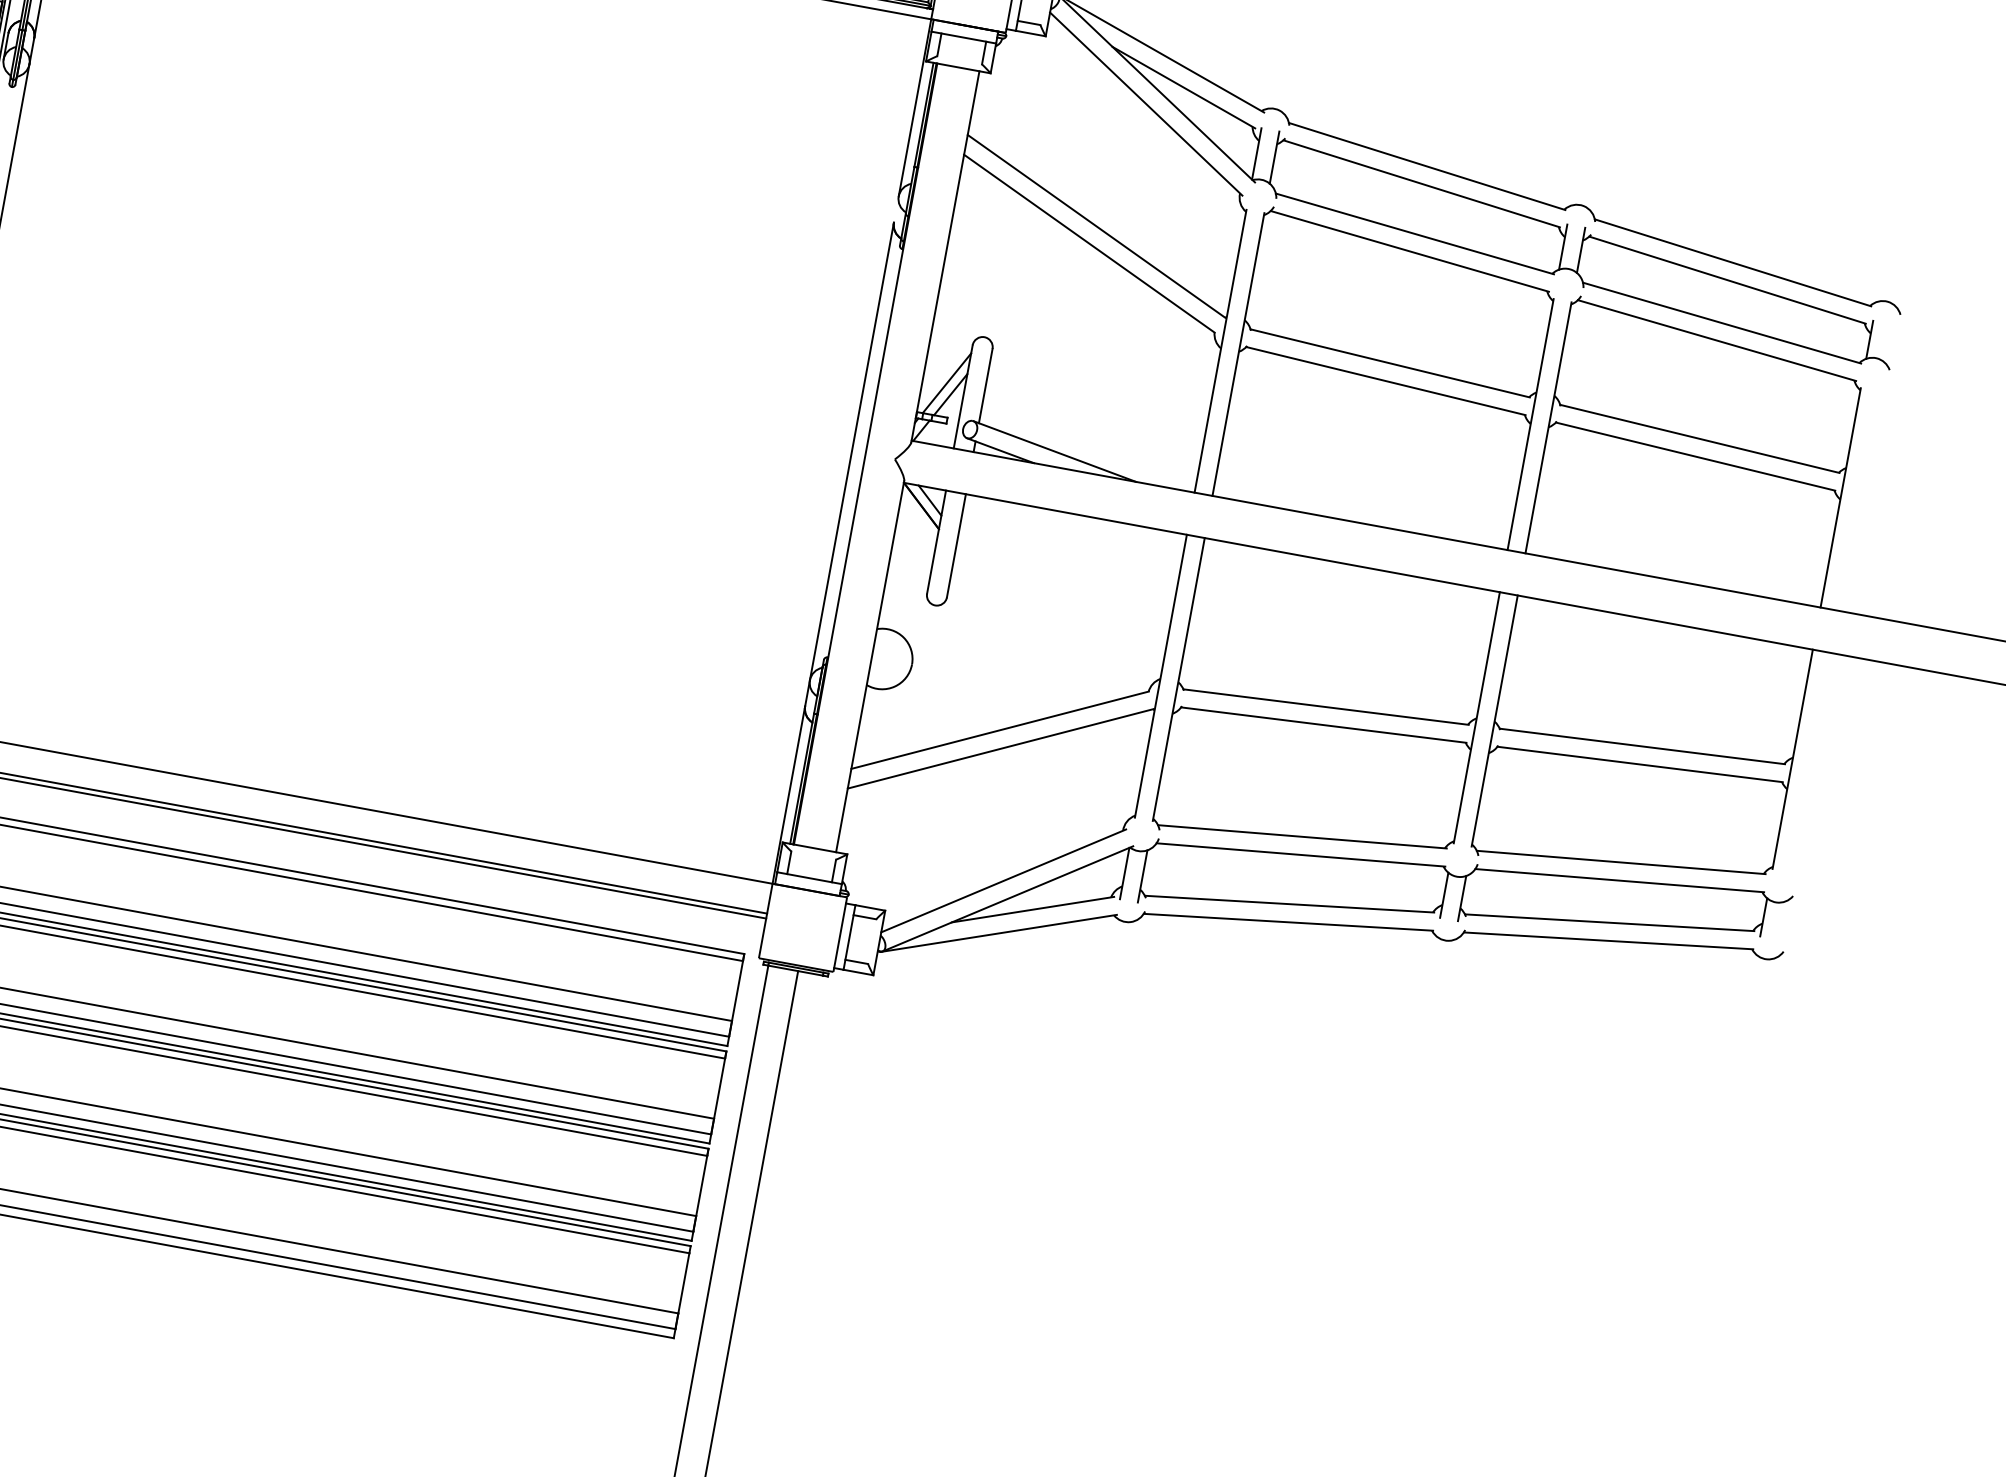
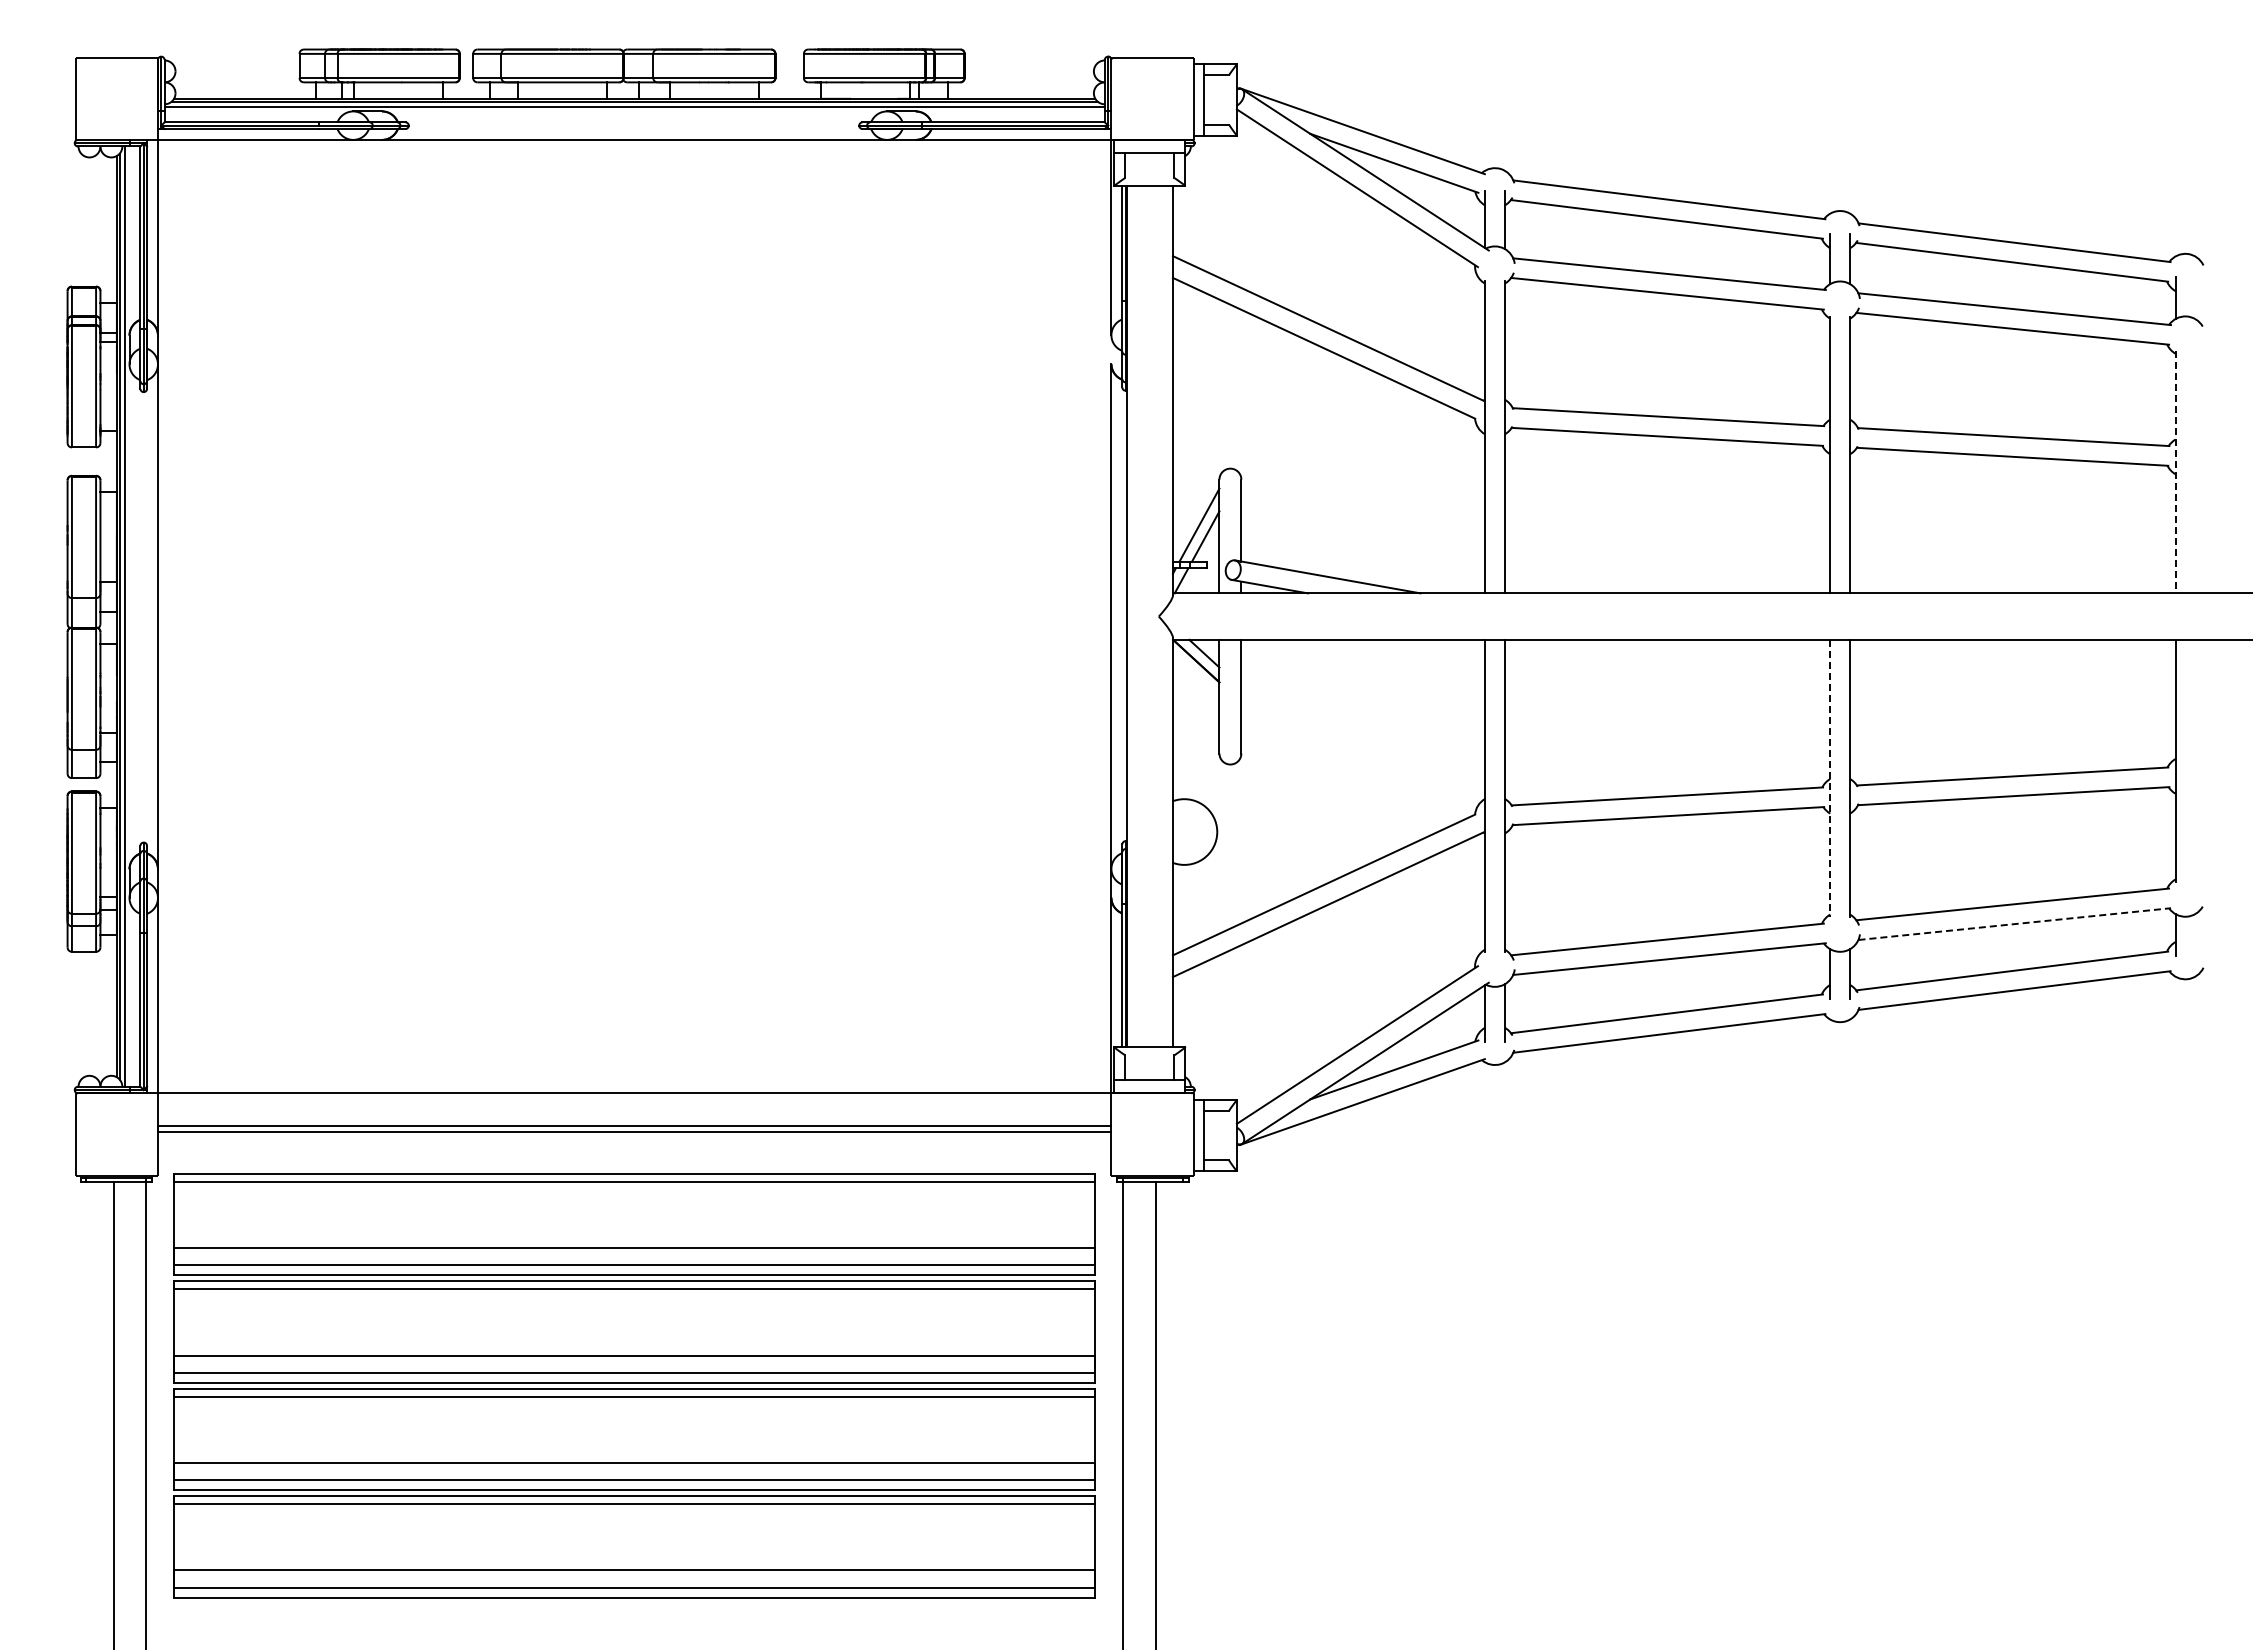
line: (1840, 497) -> (2175, 472), solid -> dashed
line: (1476, 717) -> (1830, 778), solid -> dashed
line: (1620, 881) -> (2015, 924), solid -> dashed

